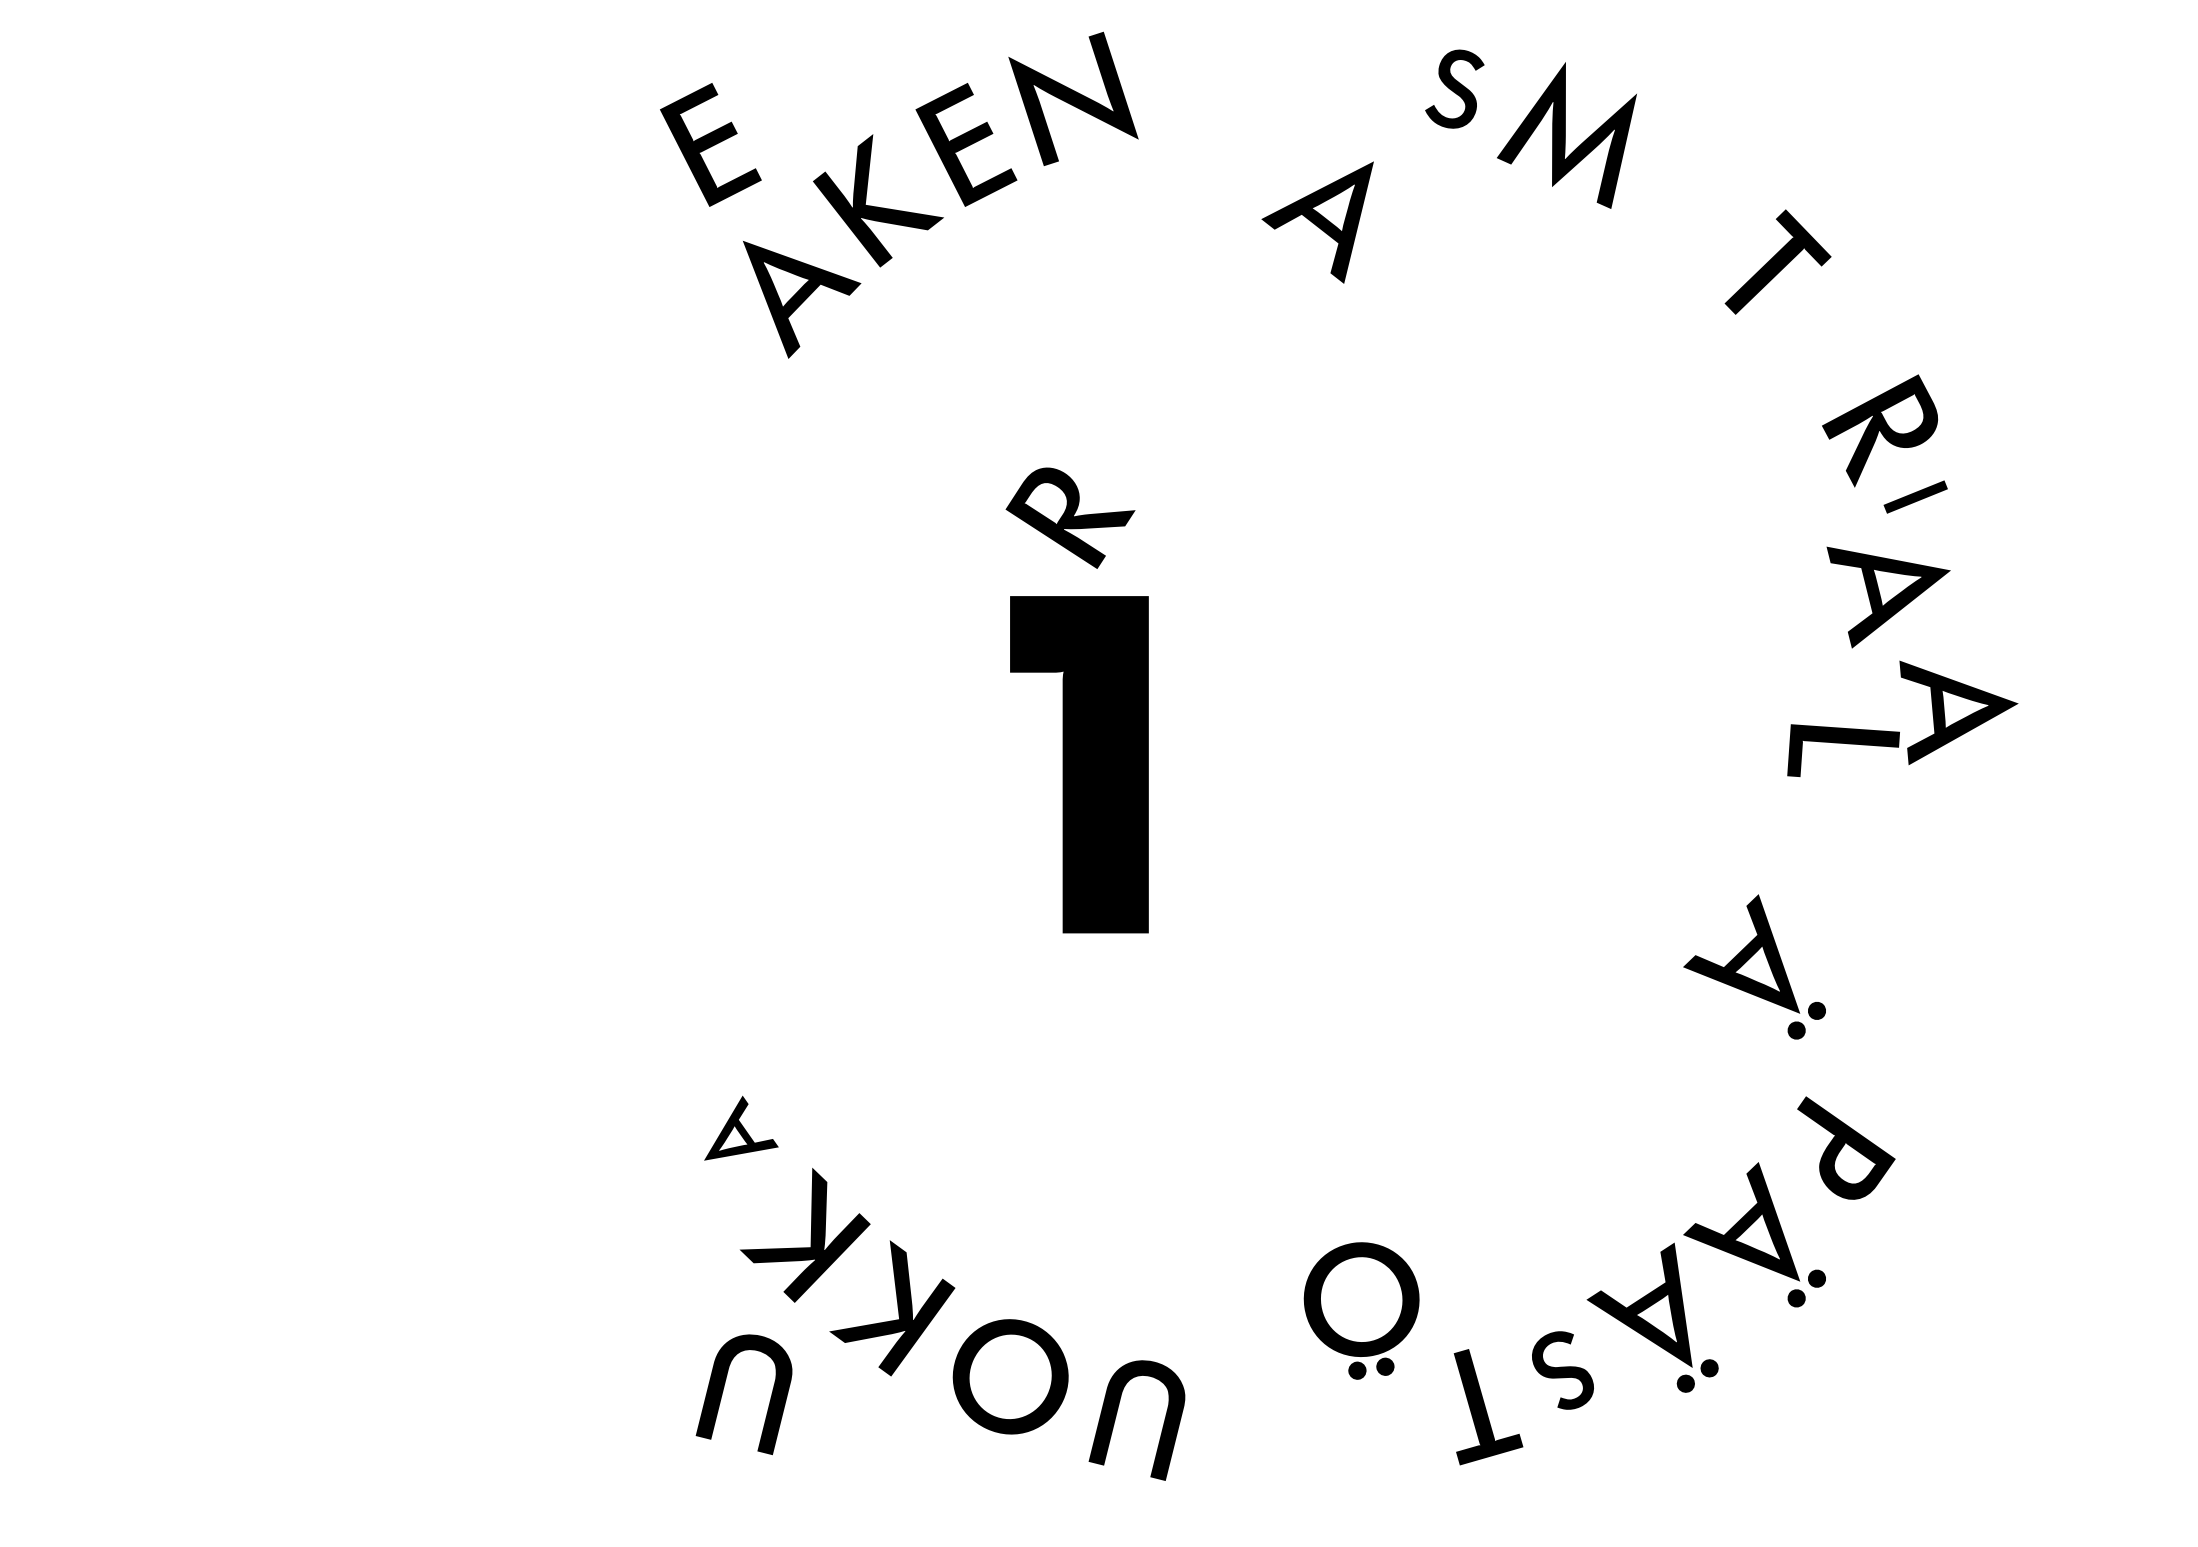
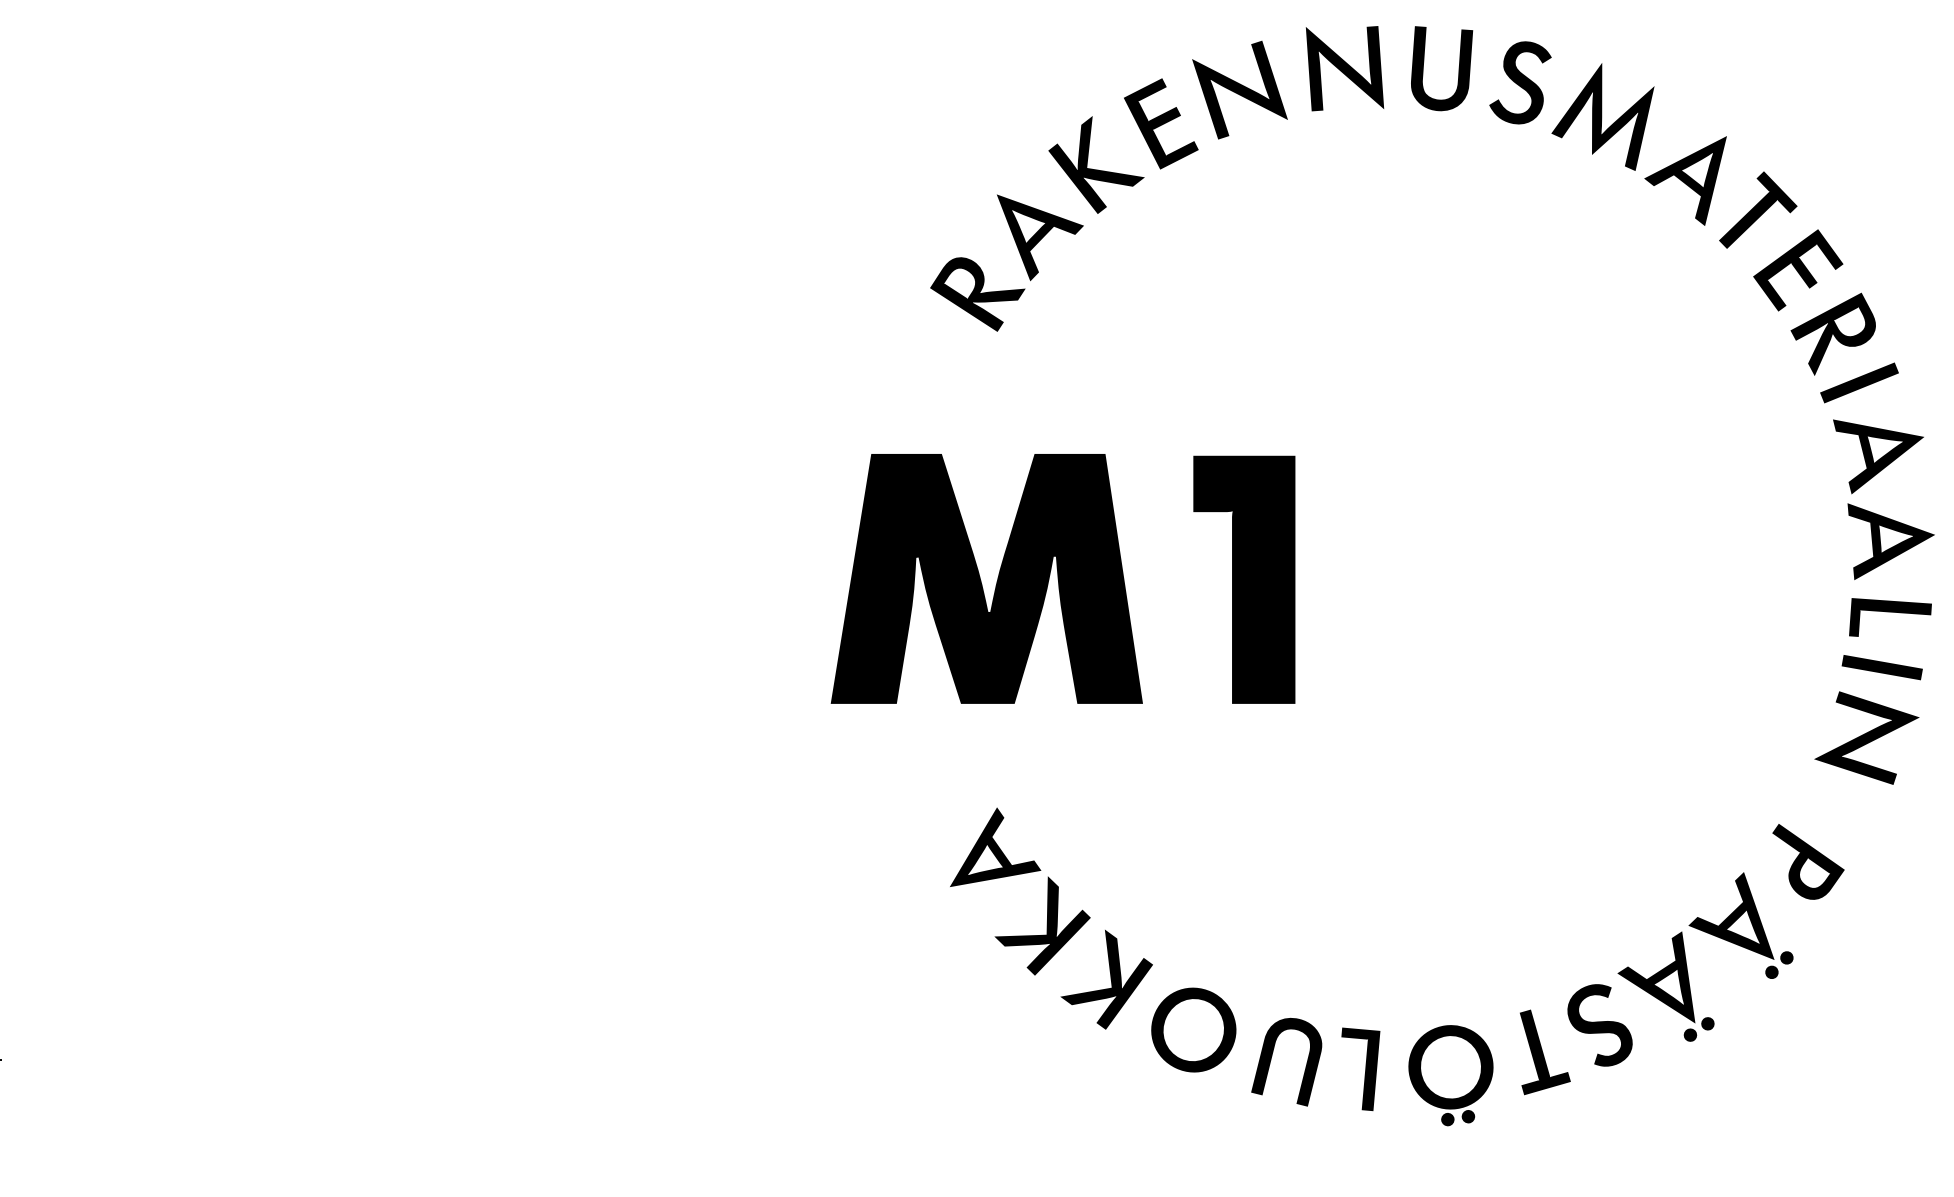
part: (1215, 69) -> (1344, 68), added
part: (1370, 69) -> (1458, 68), added
part: (1454, 88) -> (1520, 82), size x1.43
part: (711, 144) -> (973, 123), removed
part: (1317, 221) -> (1685, 180), moved
fill: (1831, 344) -> (1797, 270), added
part: (1915, 496) -> (1859, 382), size x1.67
part: (1070, 518) -> (977, 294), moved
part: (1888, 597) -> (1878, 456), moved
part: (1843, 750) -> (1890, 617), moved
fill: (728, 762) -> (986, 578), added
fill: (1945, 883) -> (1881, 667), added
part: (1753, 966) -> (1740, 728), removed
fill: (1925, 980) -> (1866, 738), added
part: (741, 1127) -> (995, 846), size x1.67
part: (1361, 1310) -> (1450, 1075), moved
part: (1562, 1370) -> (1599, 1025), size x1.43
part: (724, 1386) -> (983, 1037), removed
fill: (1237, 1430) -> (1360, 1069), added

